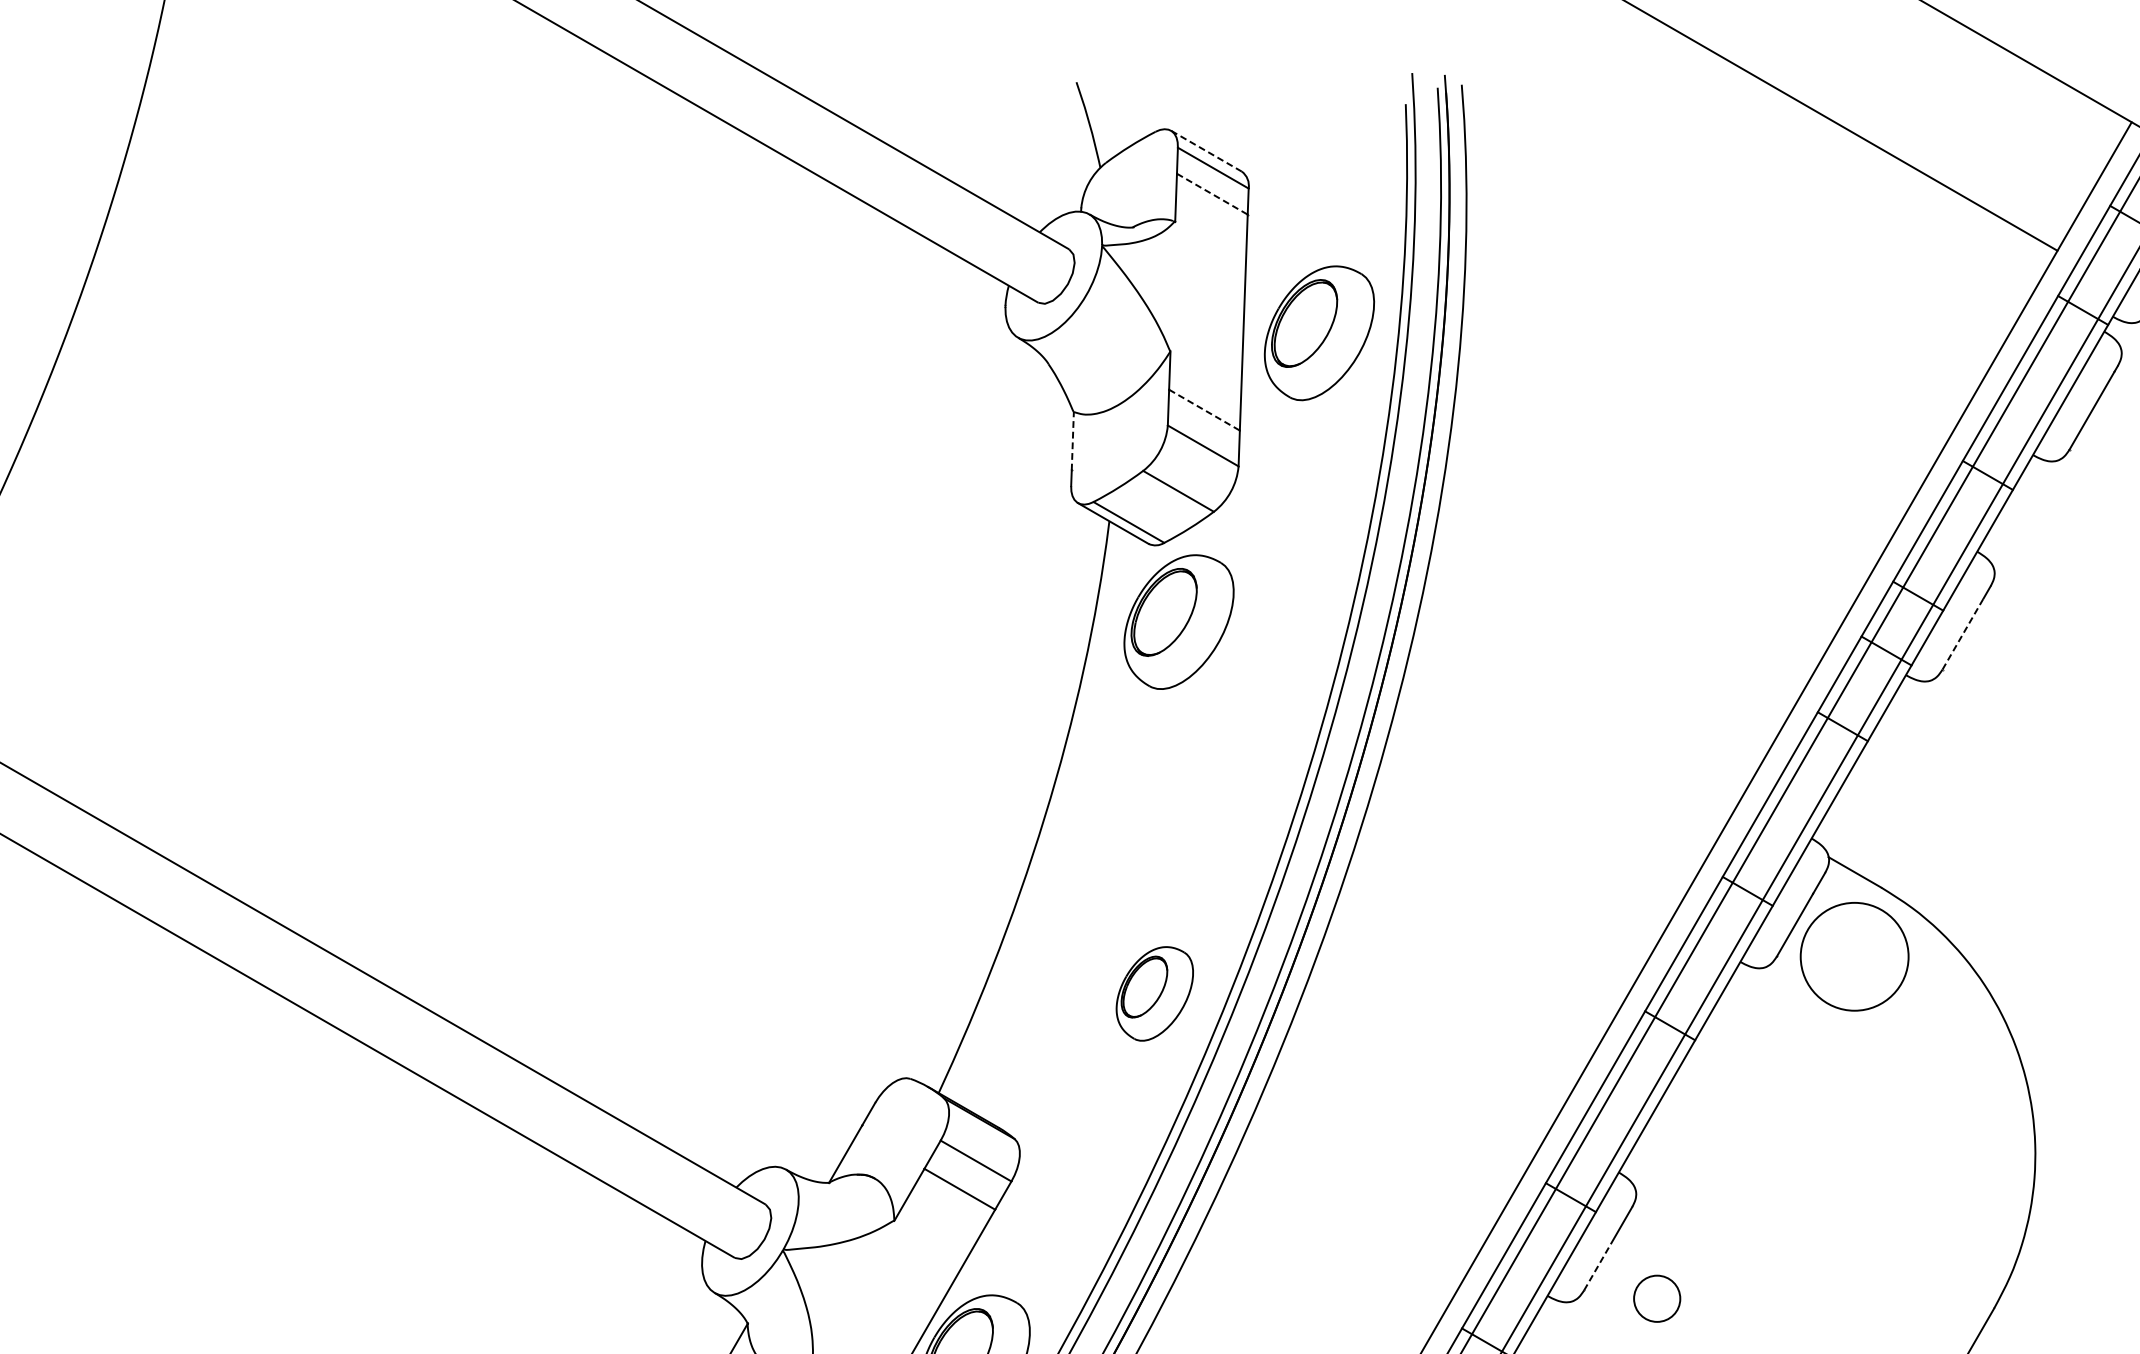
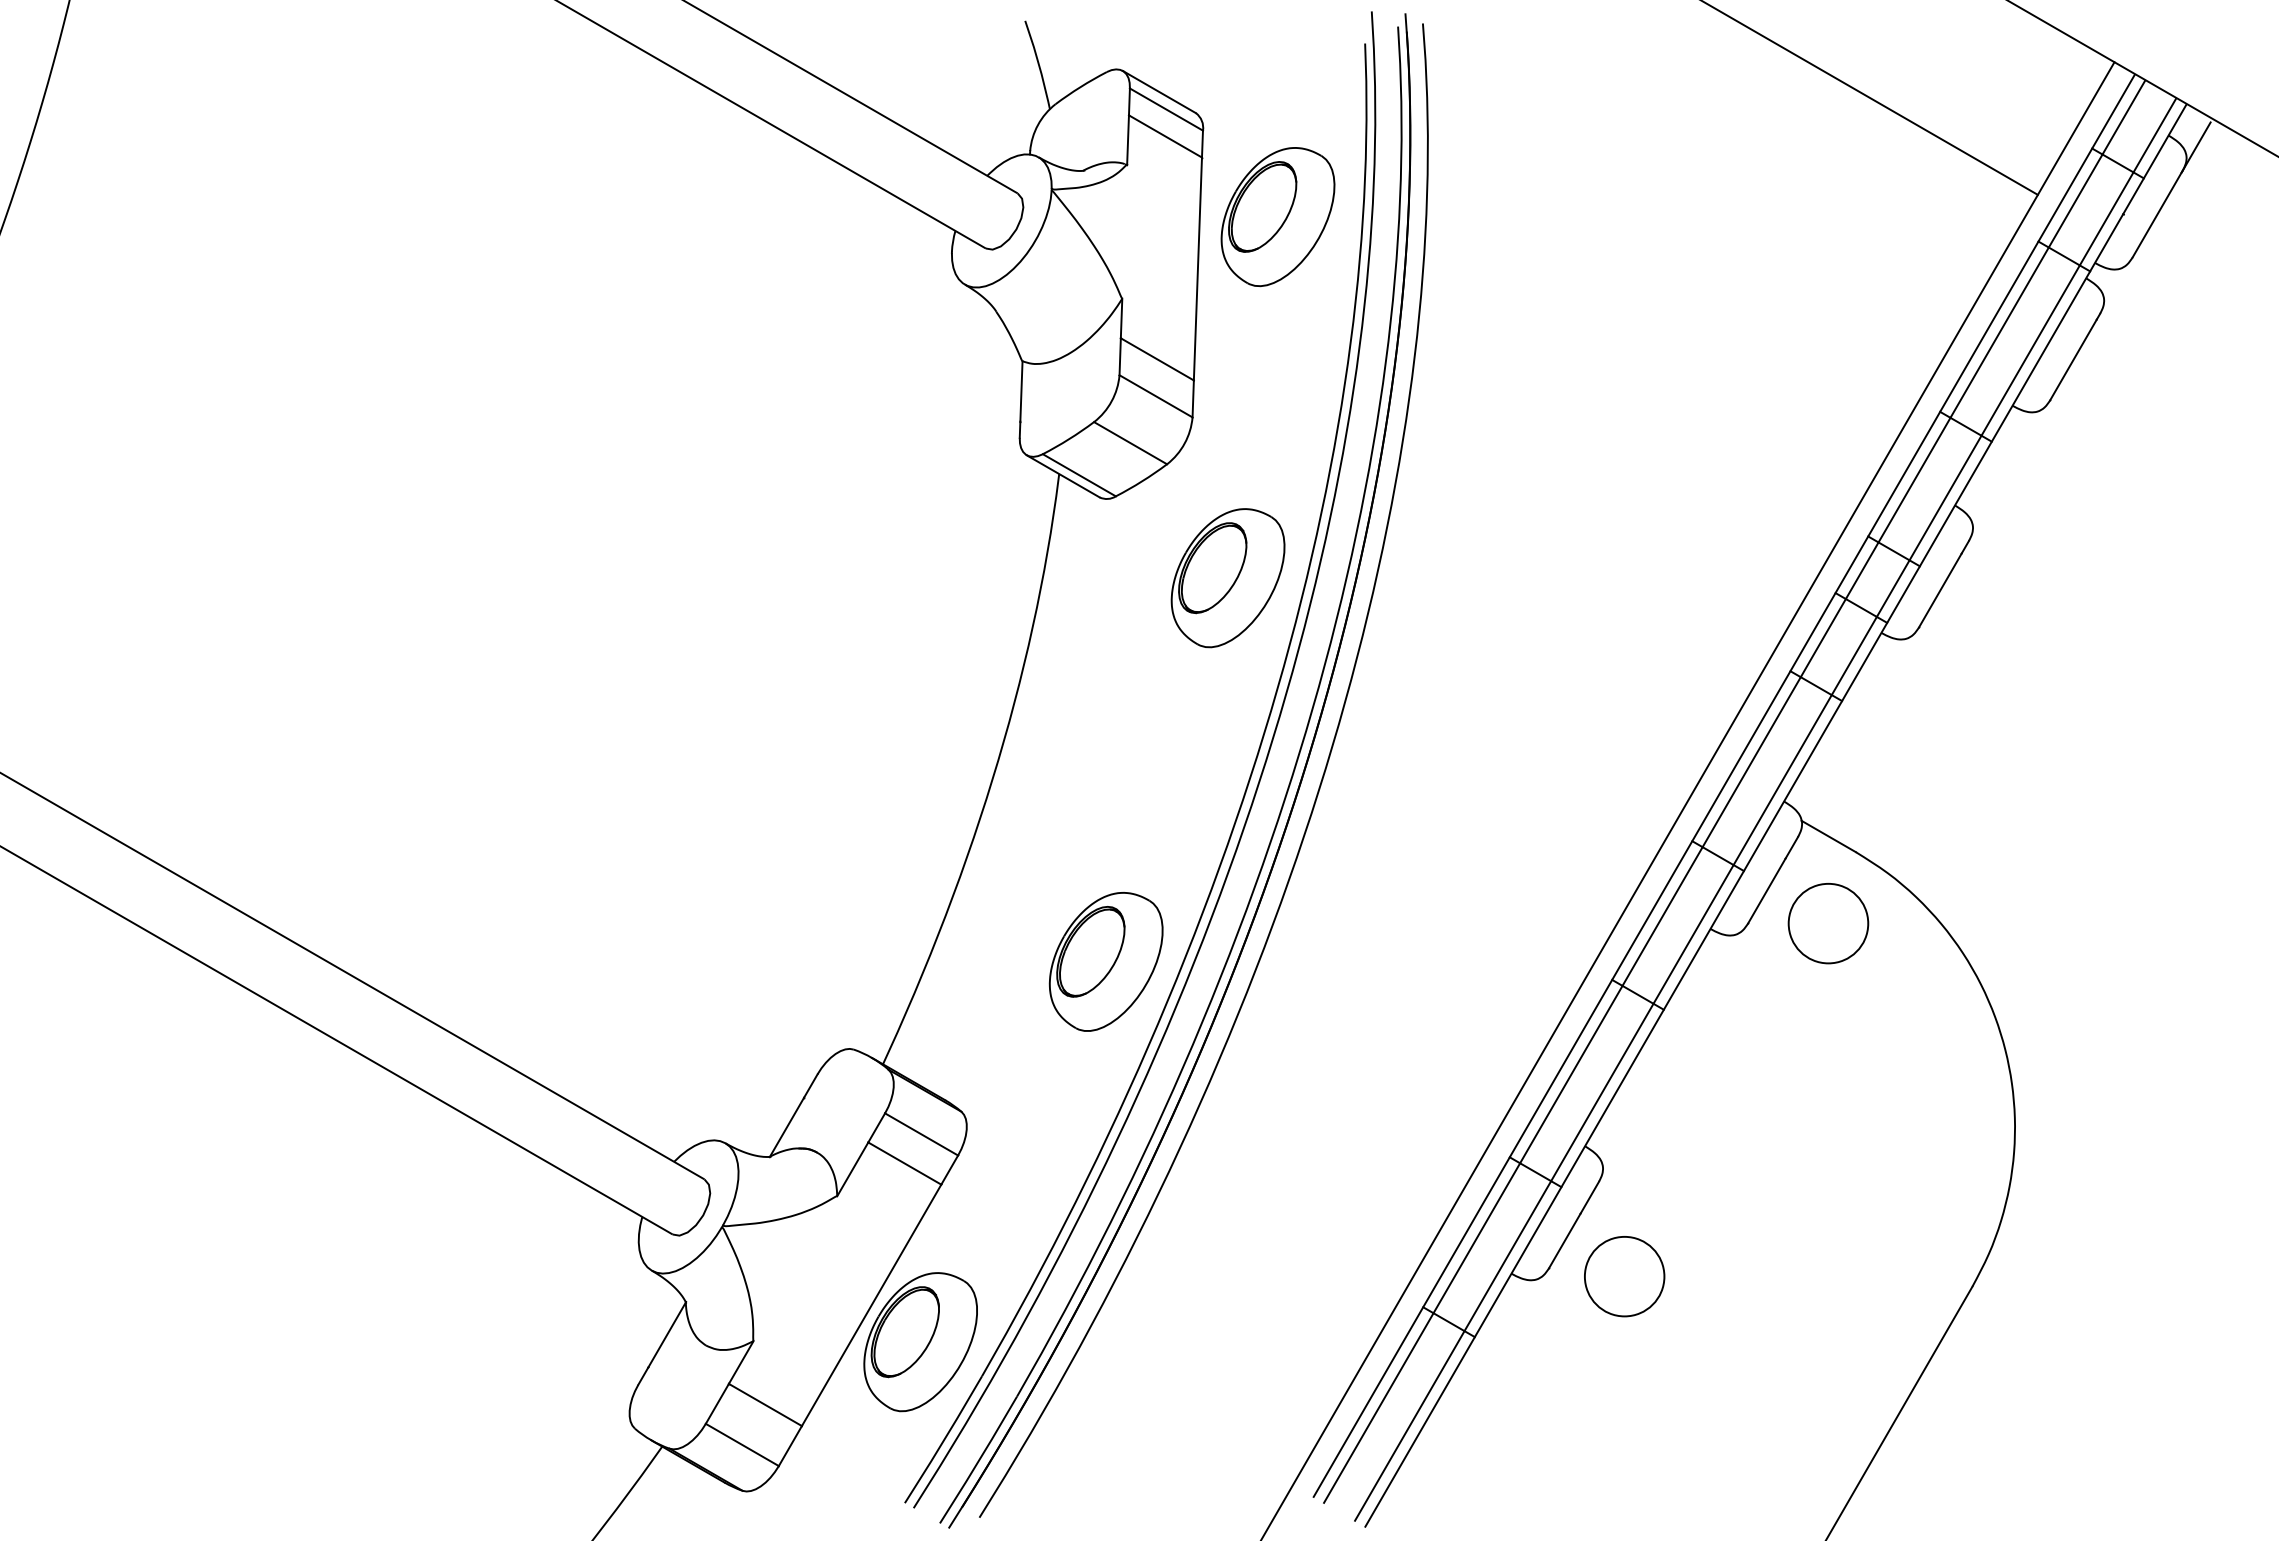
line: (1205, 150) -> (1158, 91), dashed -> solid
line: (1212, 194) -> (1165, 136), dashed -> solid
part: (1318, 333) -> (1277, 217), moved
line: (1204, 410) -> (1157, 359), dashed -> solid
line: (1072, 440) -> (1021, 390), dashed -> solid
part: (1178, 622) -> (1227, 578), moved
line: (1963, 633) -> (1940, 589), dashed -> solid
circle: (1854, 956) -> (1828, 923), size x0.71
part: (1154, 993) -> (1105, 961), size x1.43
line: (1599, 1263) -> (1565, 1240), dashed -> solid
circle: (1657, 1298) -> (1624, 1276), size x1.67

